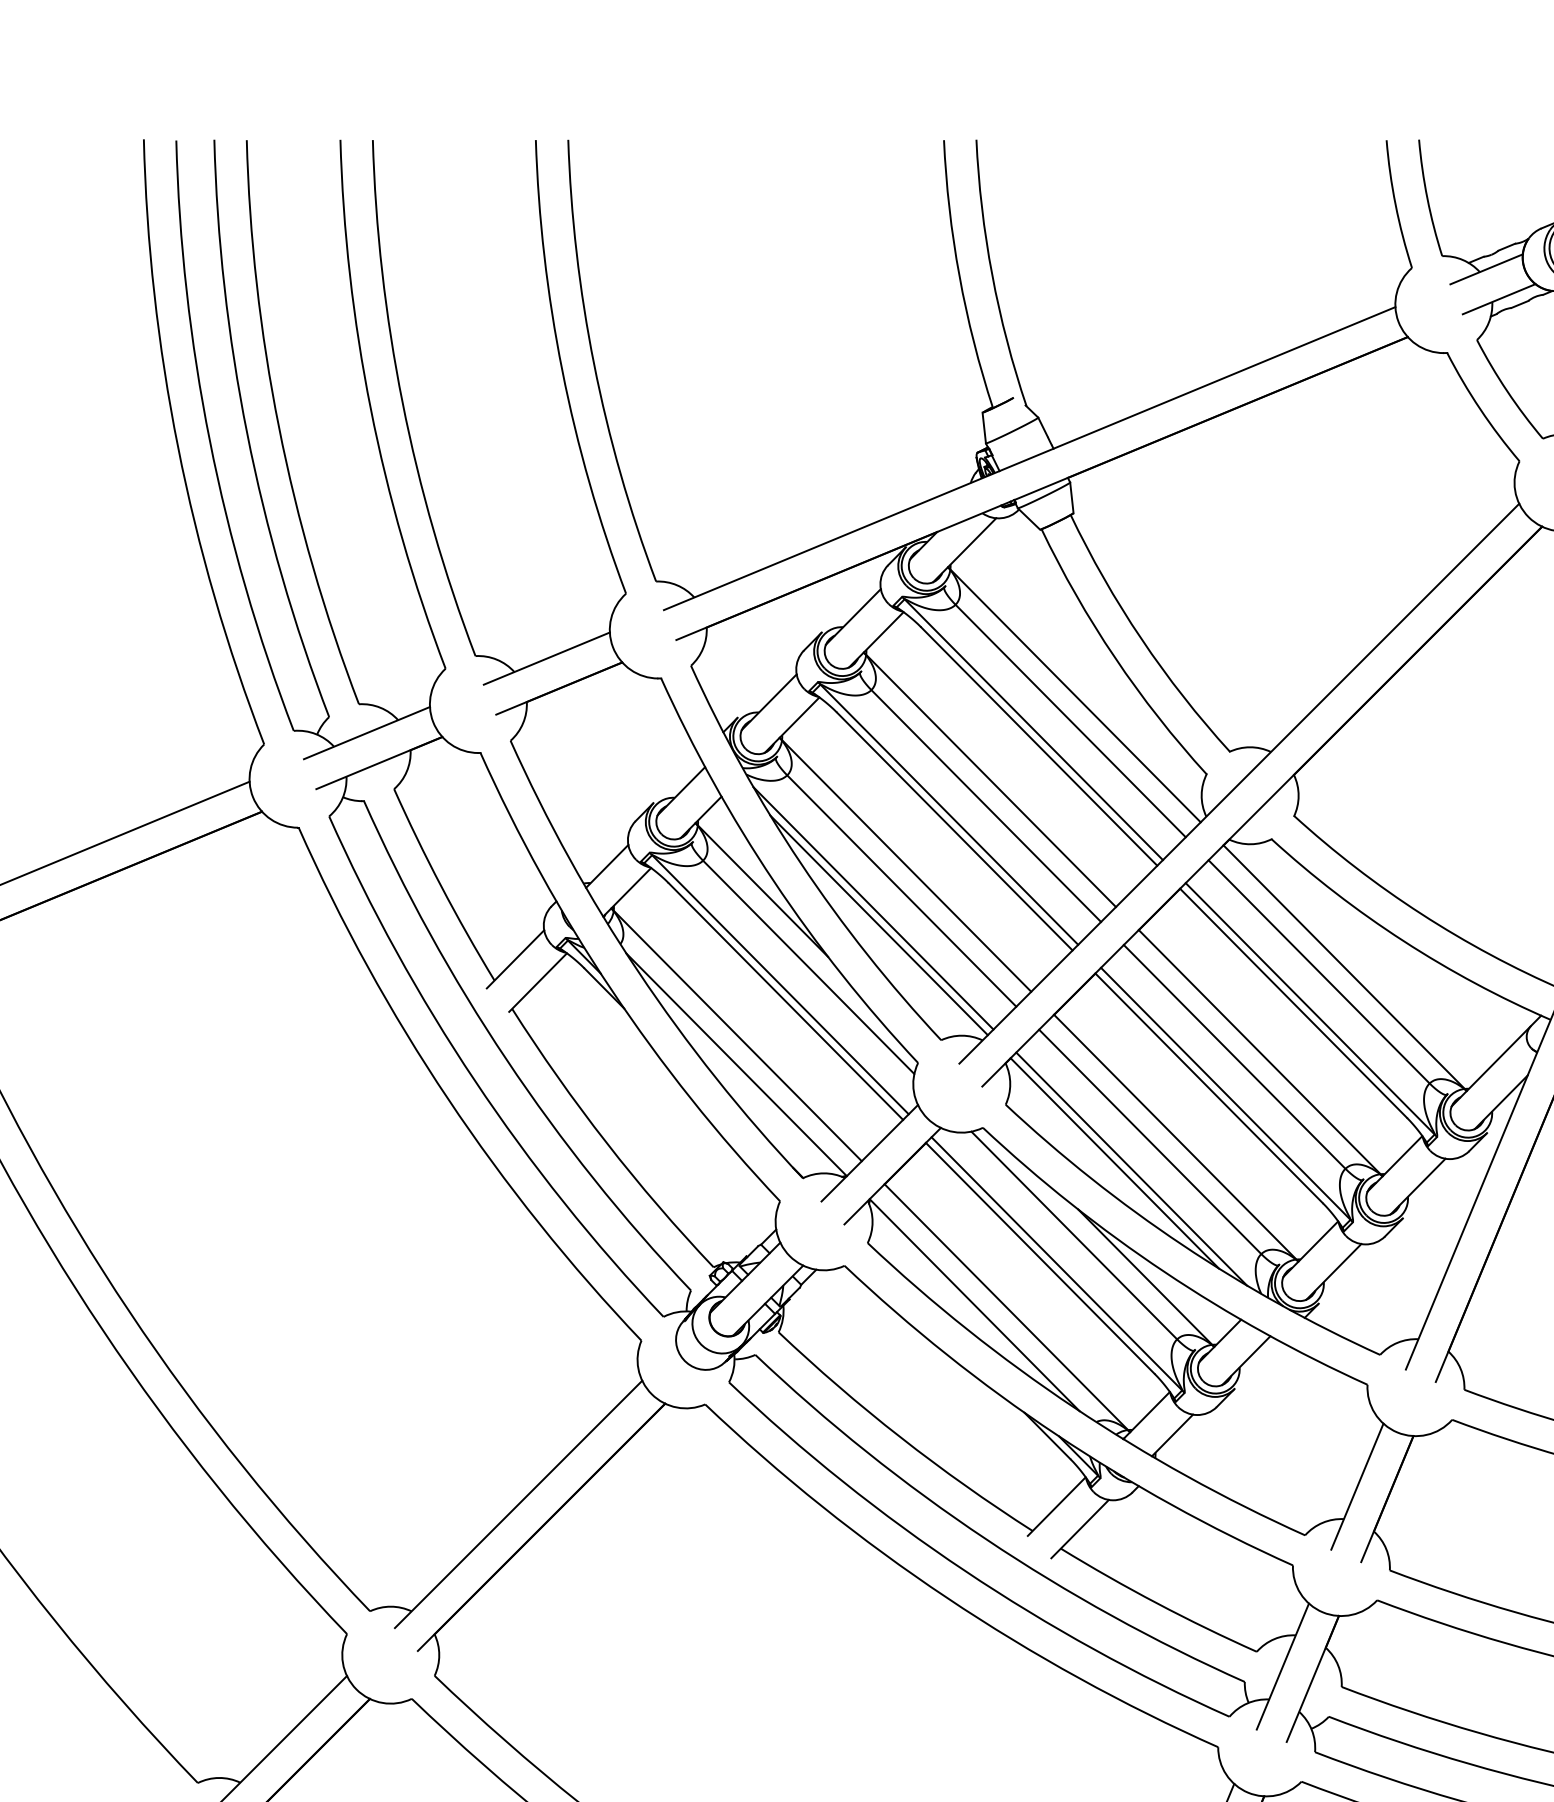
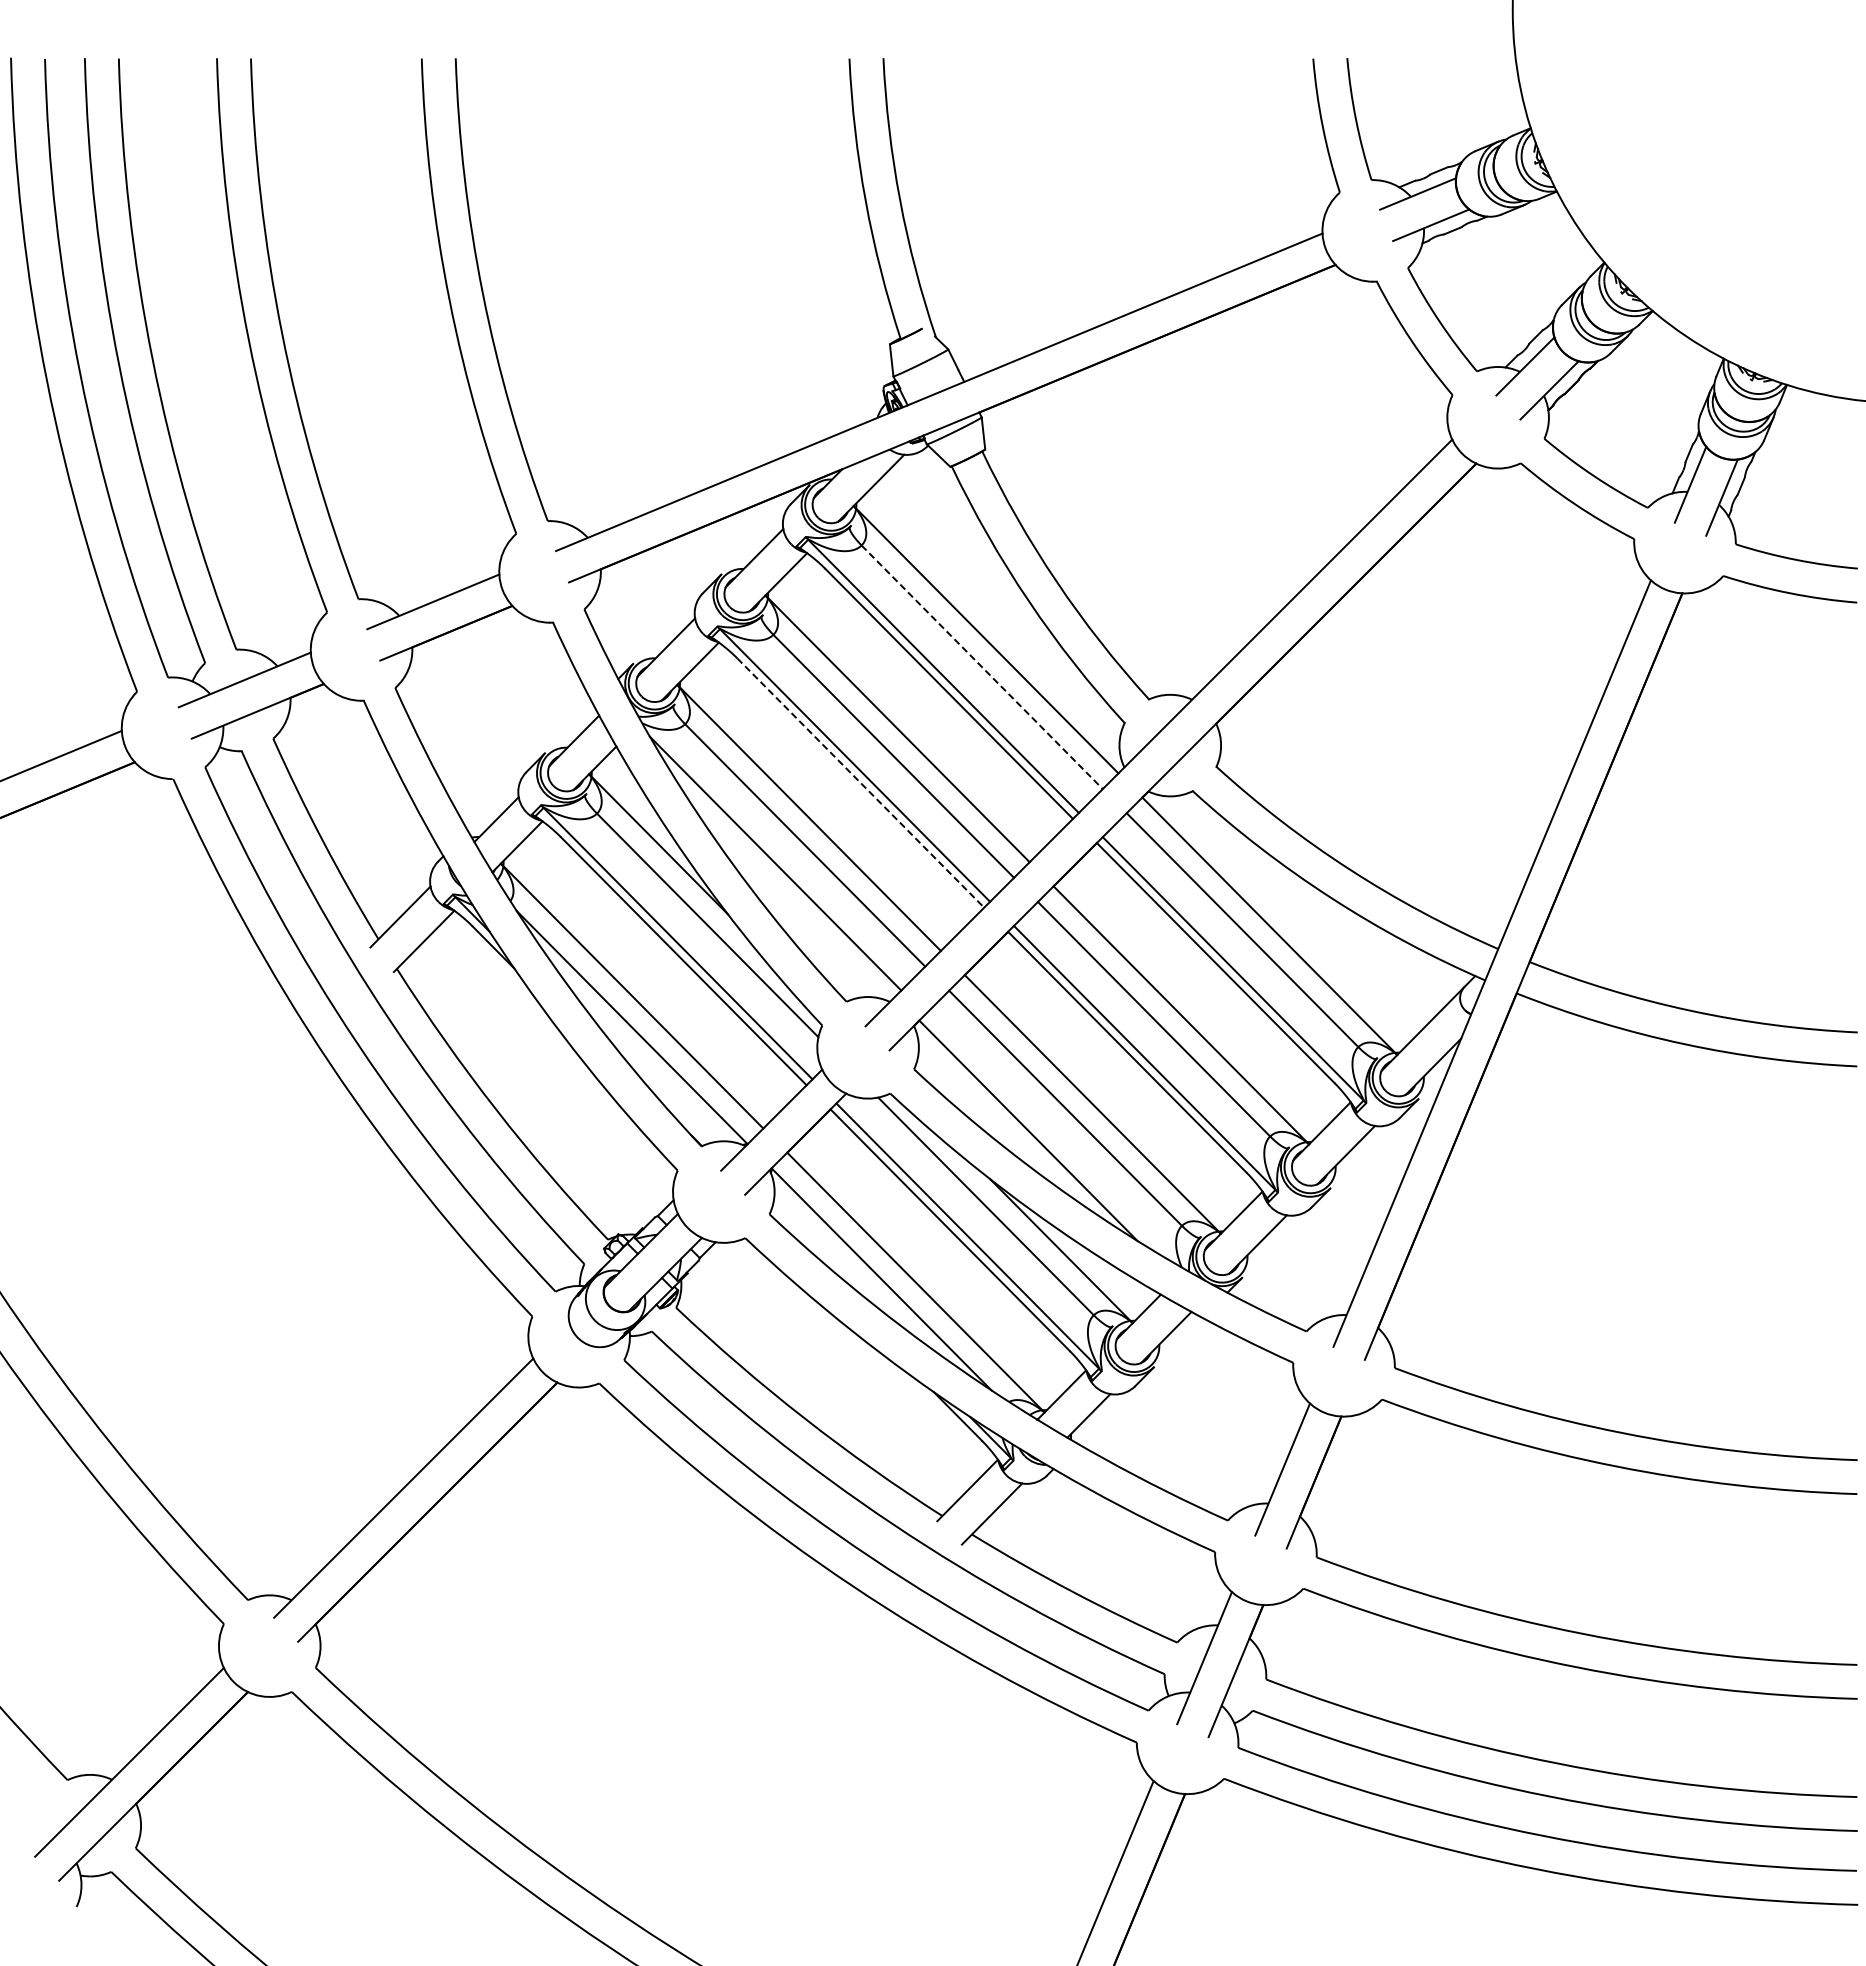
line: (1070, 721) -> (982, 667), solid -> dashed
line: (955, 831) -> (861, 783), solid -> dashed
line: (879, 925) -> (781, 881), removed
line: (1132, 1168) -> (1046, 1136), removed

